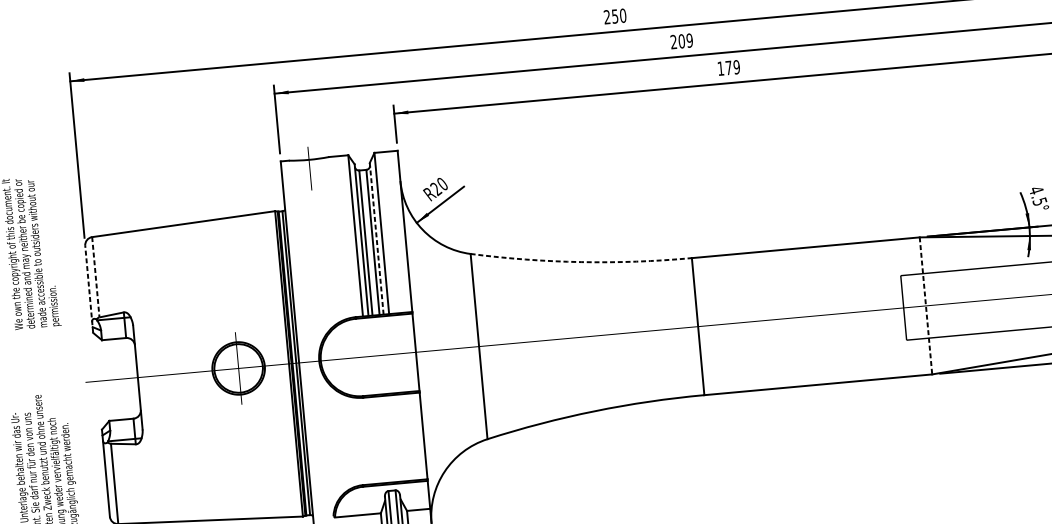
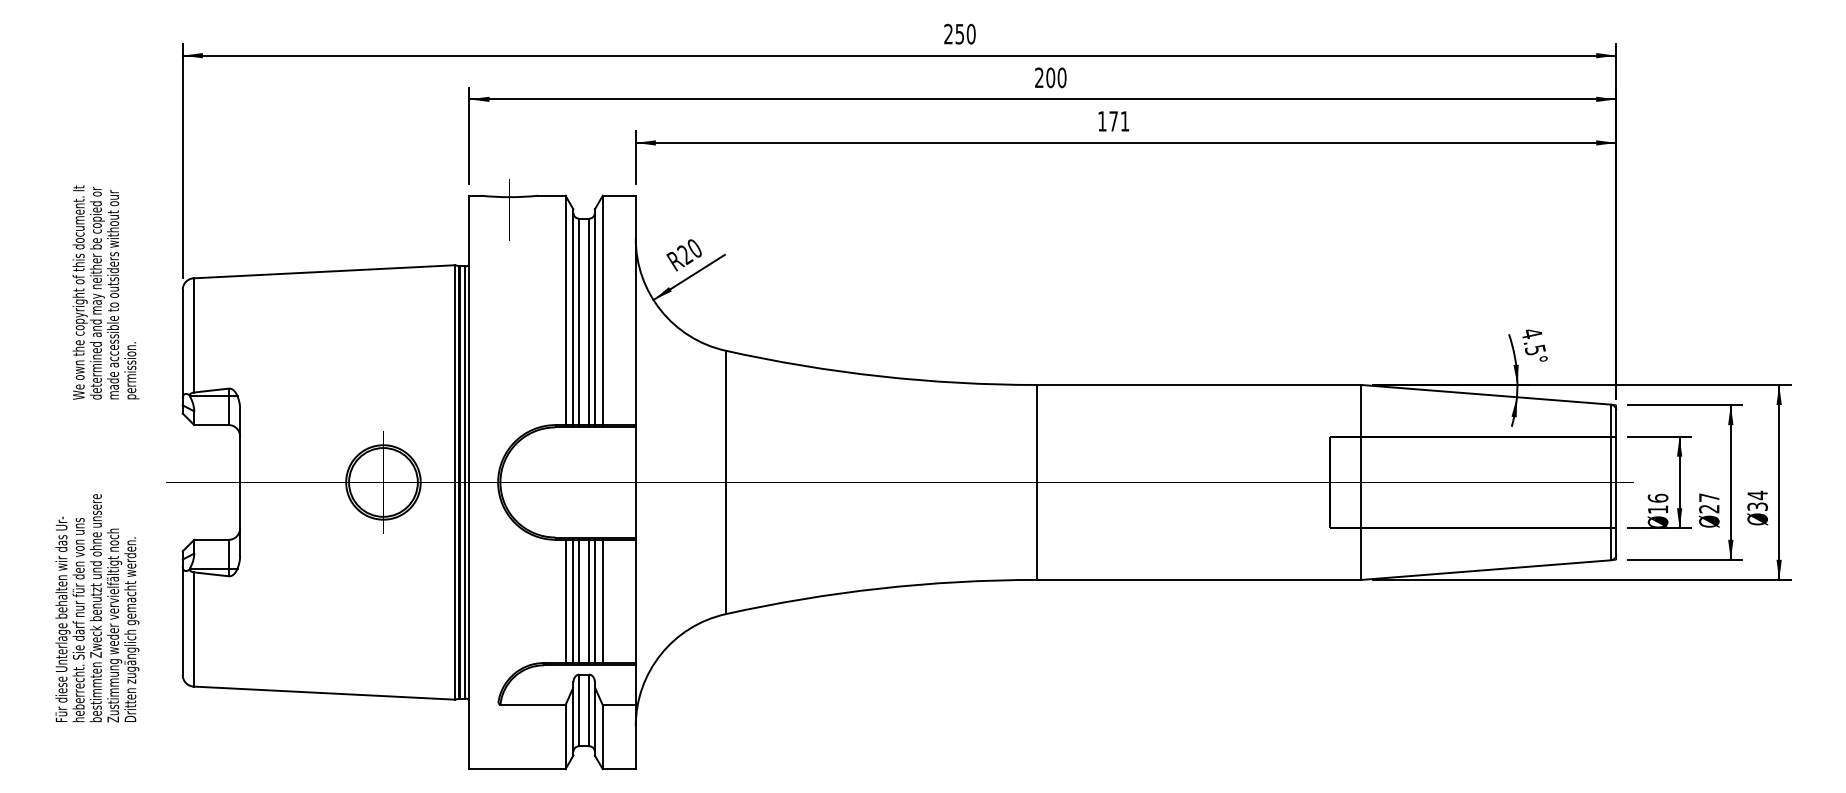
text: (689, 40) -> (1061, 77), 209 -> 200
text: (736, 67) -> (1124, 121), 179 -> 171
line: (376, 239) -> (594, 317), dashed -> solid
arc: (581, 262) -> (880, 376), dashed -> solid
line: (95, 277) -> (193, 335), dashed -> solid
line: (89, 289) -> (182, 351), dashed -> solid
line: (926, 305) -> (1361, 482), dashed -> solid
line: (391, 438) -> (589, 601), added
line: (394, 438) -> (594, 601), added
line: (400, 438) -> (602, 601), added
line: (379, 439) -> (573, 601), added
line: (384, 439) -> (579, 601), added
line: (374, 440) -> (565, 601), added

